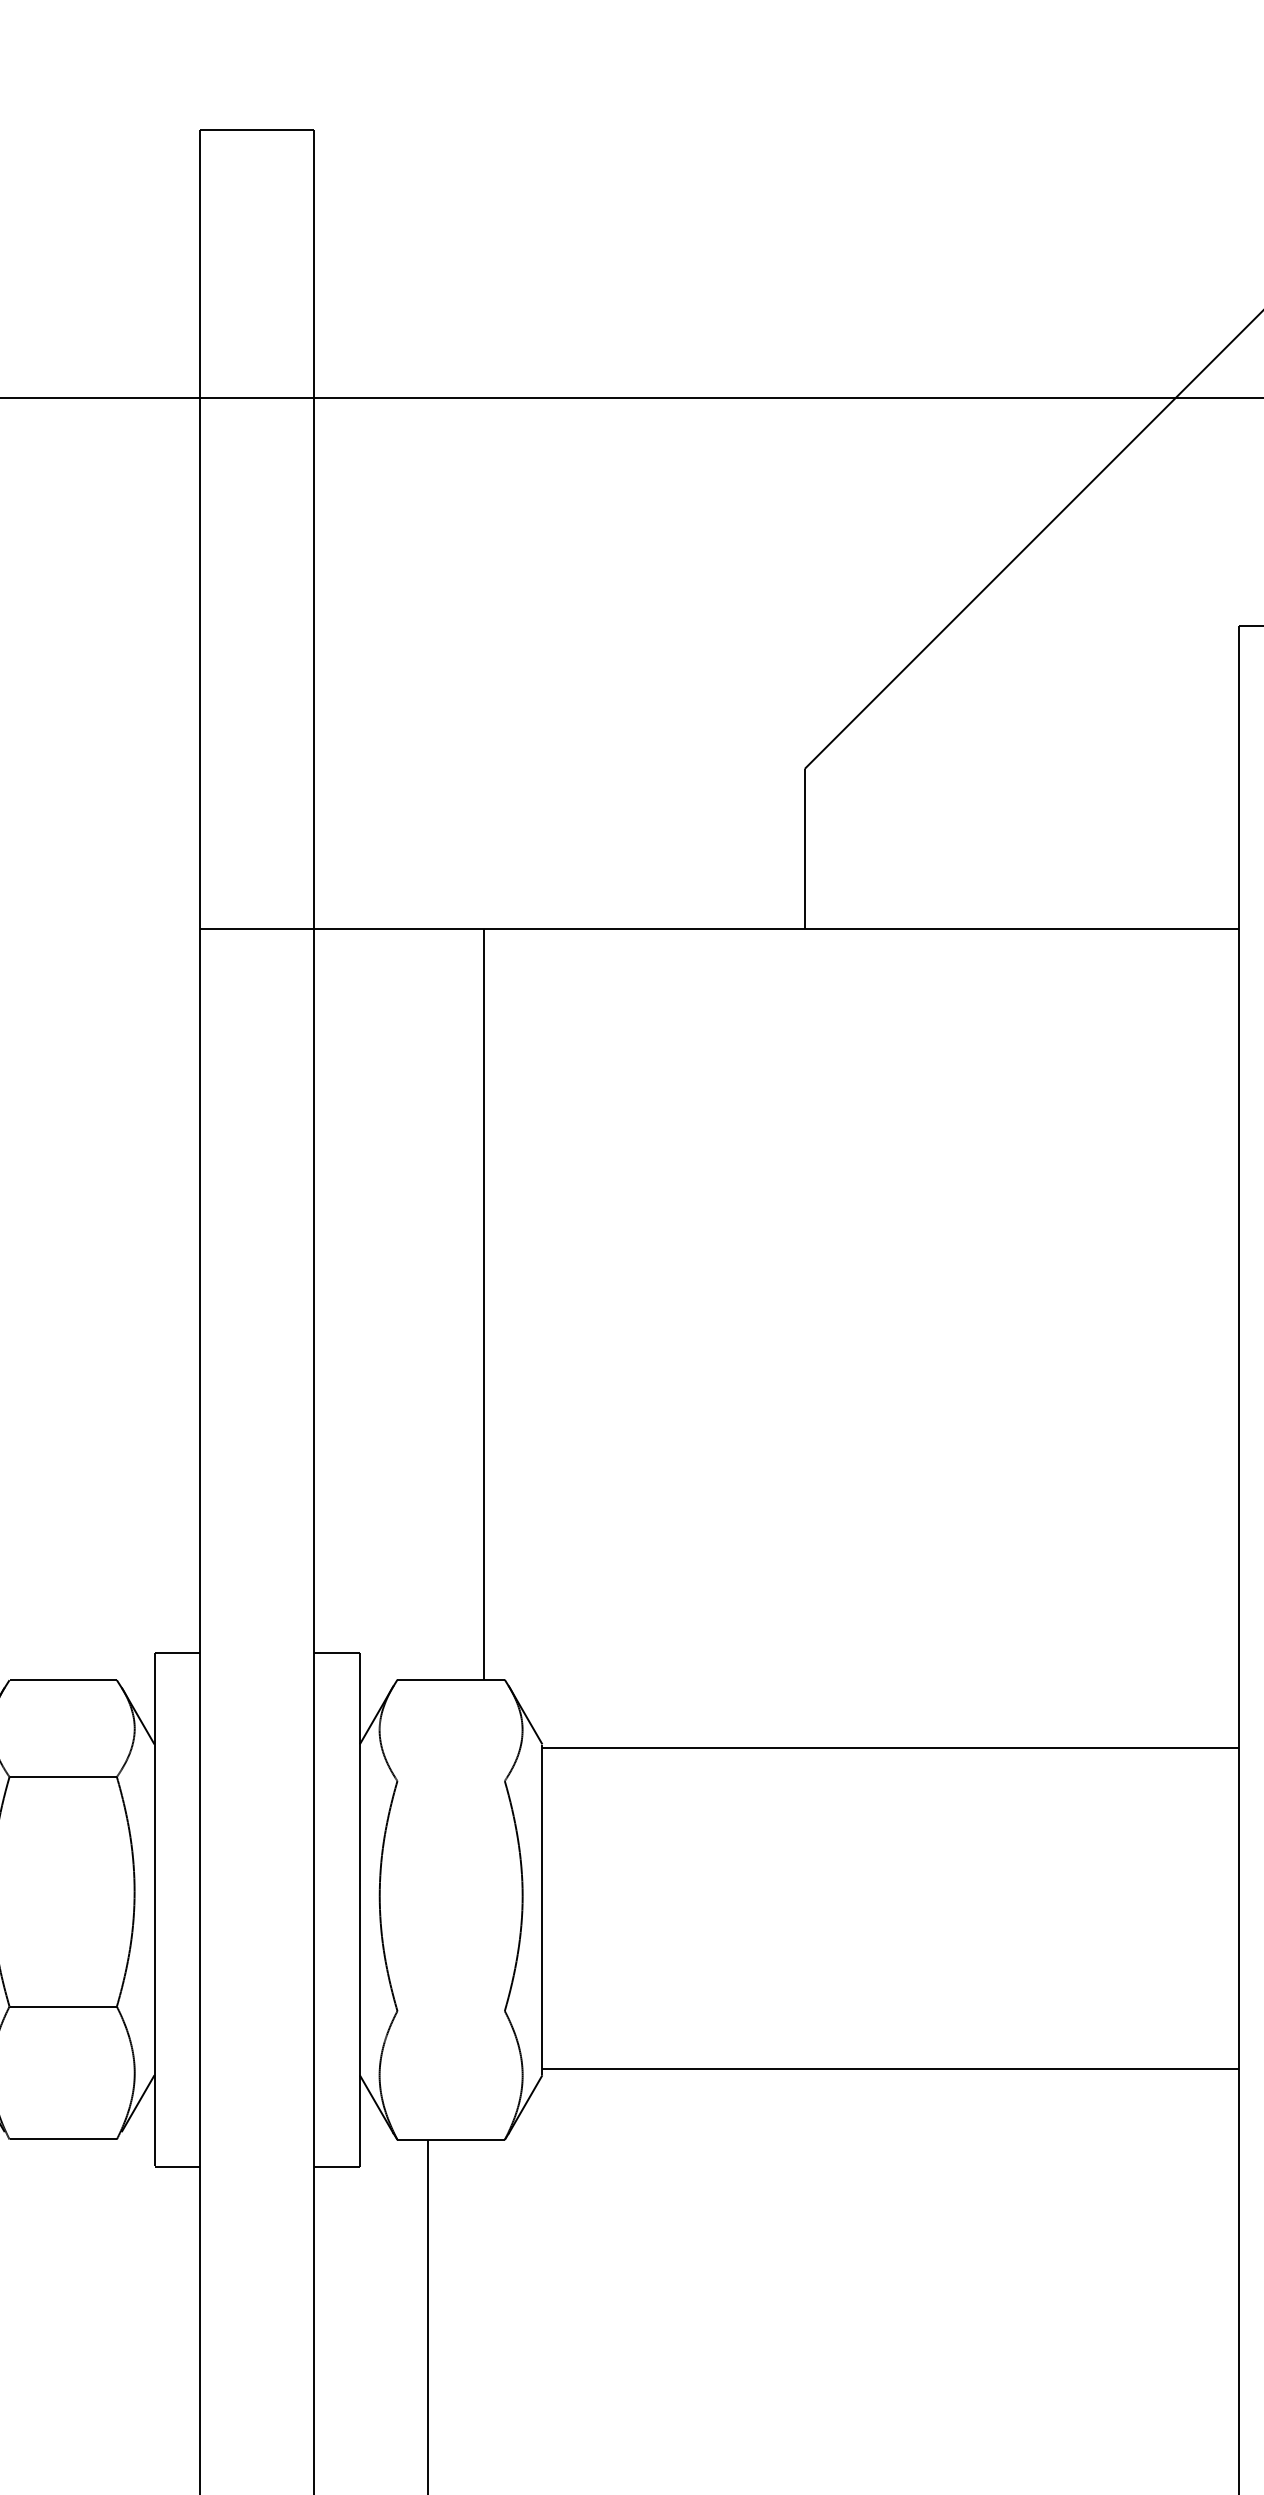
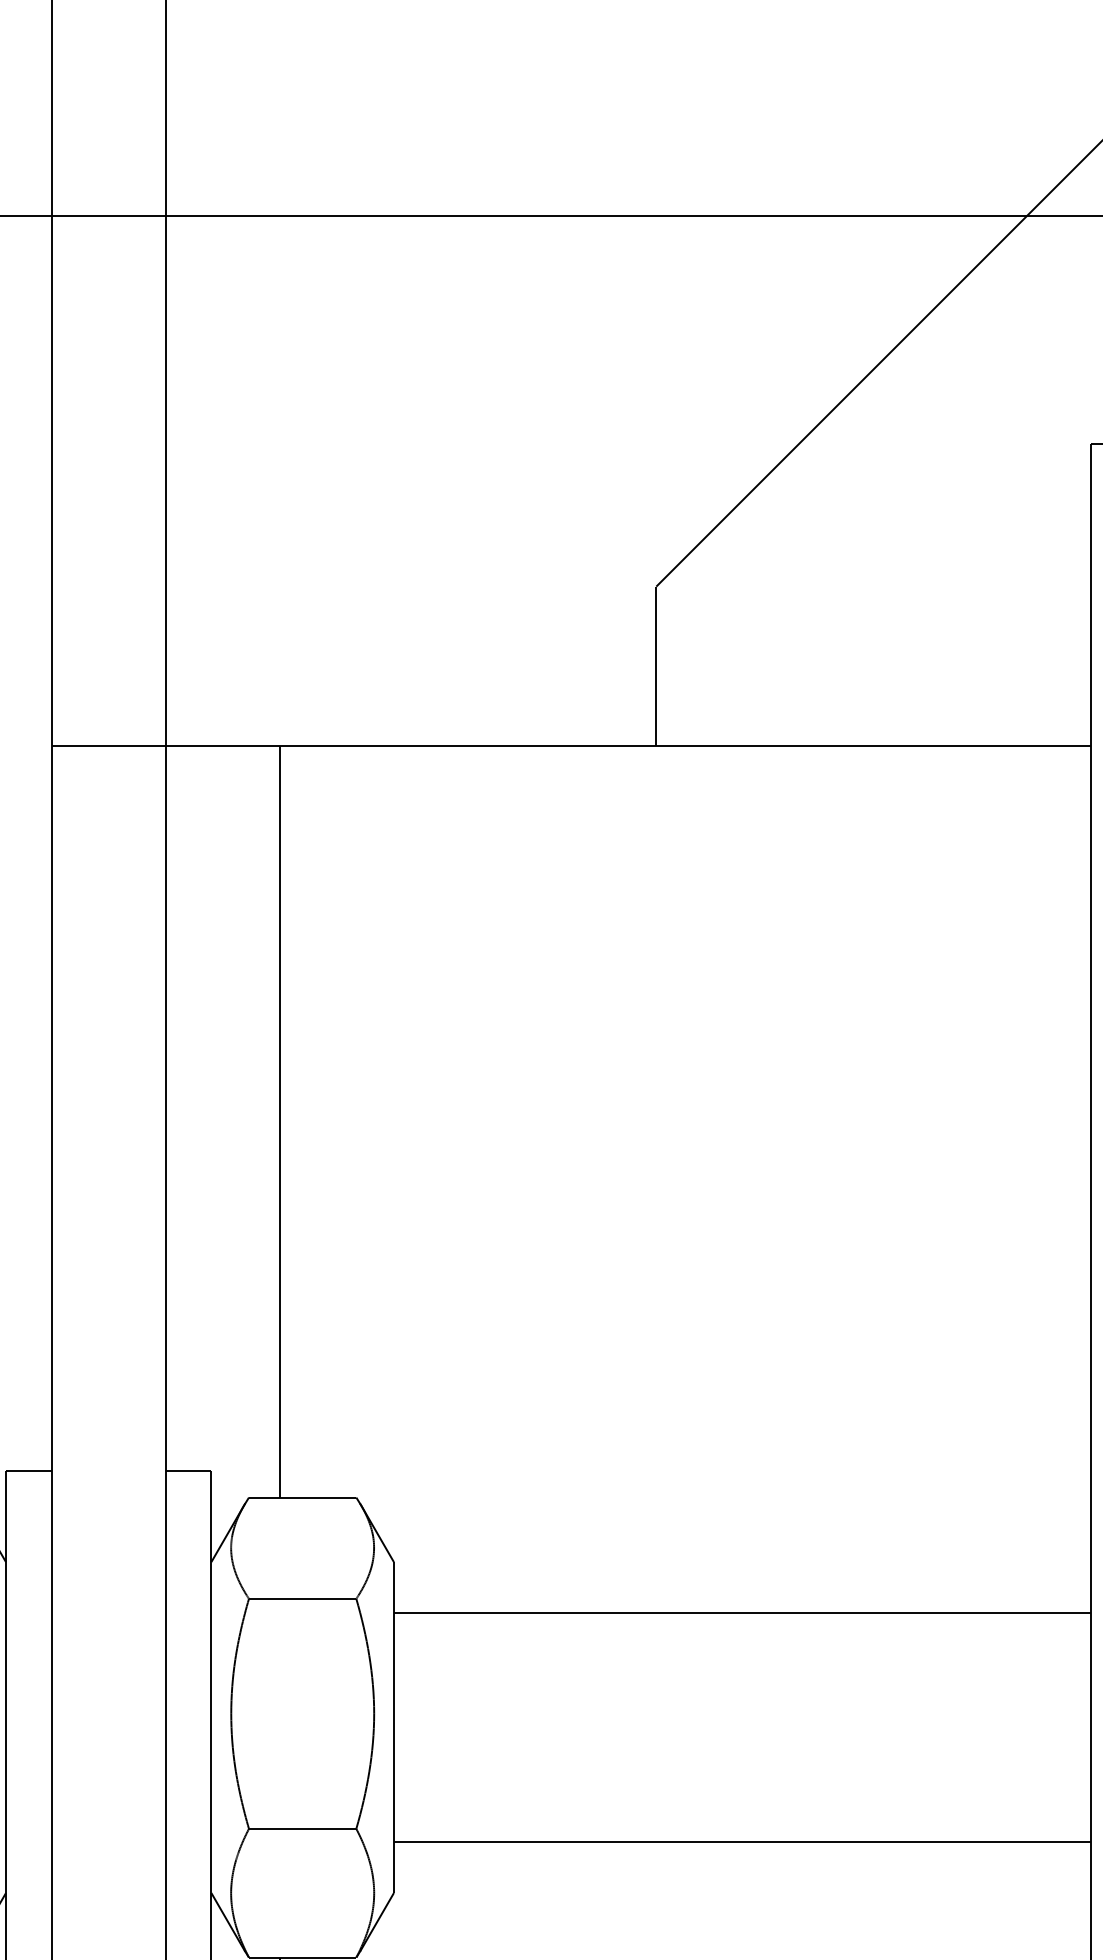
line: (484, 1303) -> (280, 1121), moved
line: (890, 1747) -> (742, 1613), moved
line: (450, 1781) -> (302, 1599), added
line: (450, 2011) -> (302, 1829), added
line: (890, 2068) -> (742, 1841), moved

